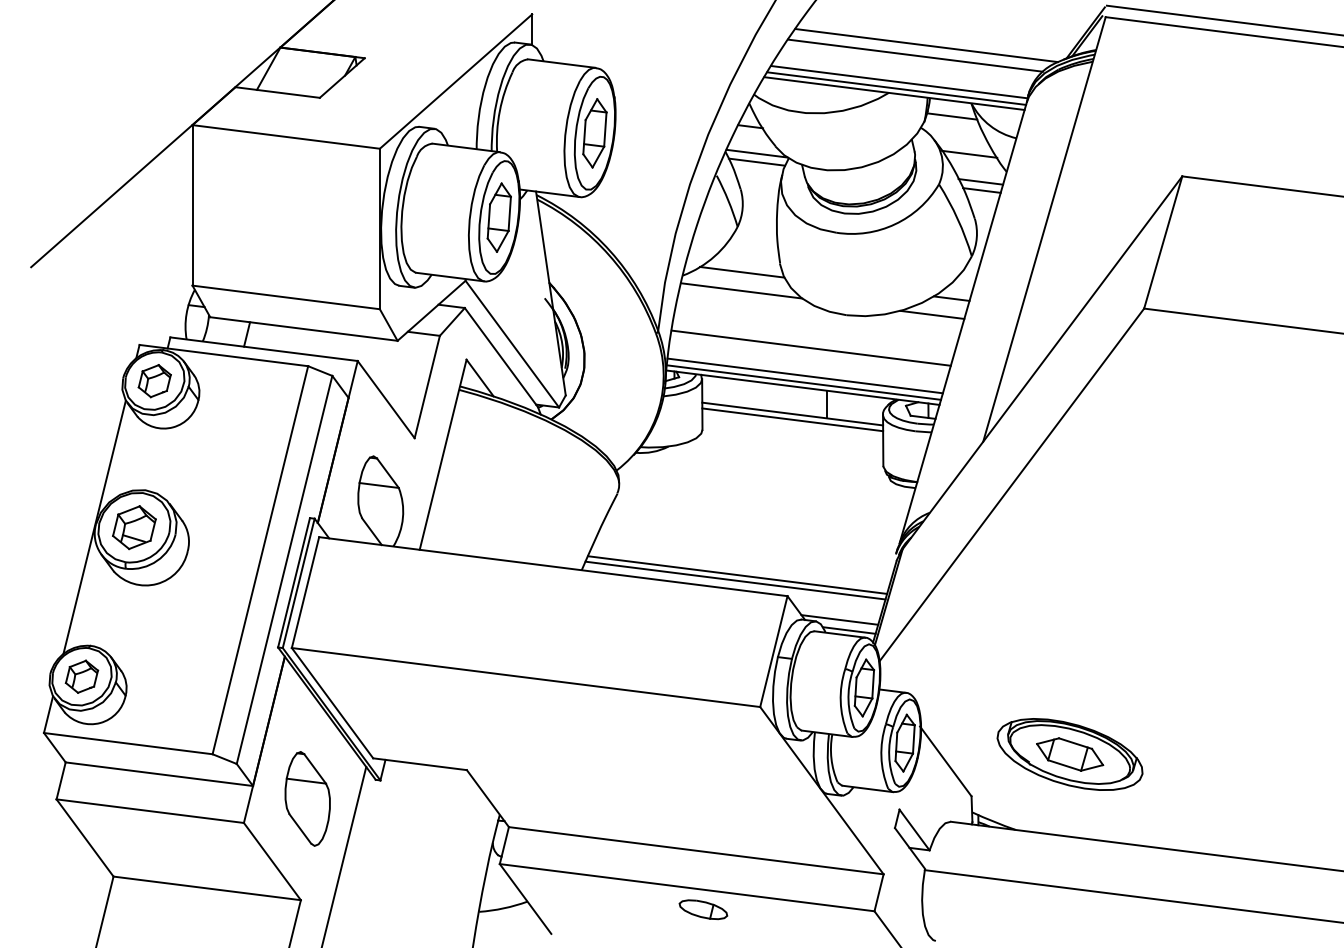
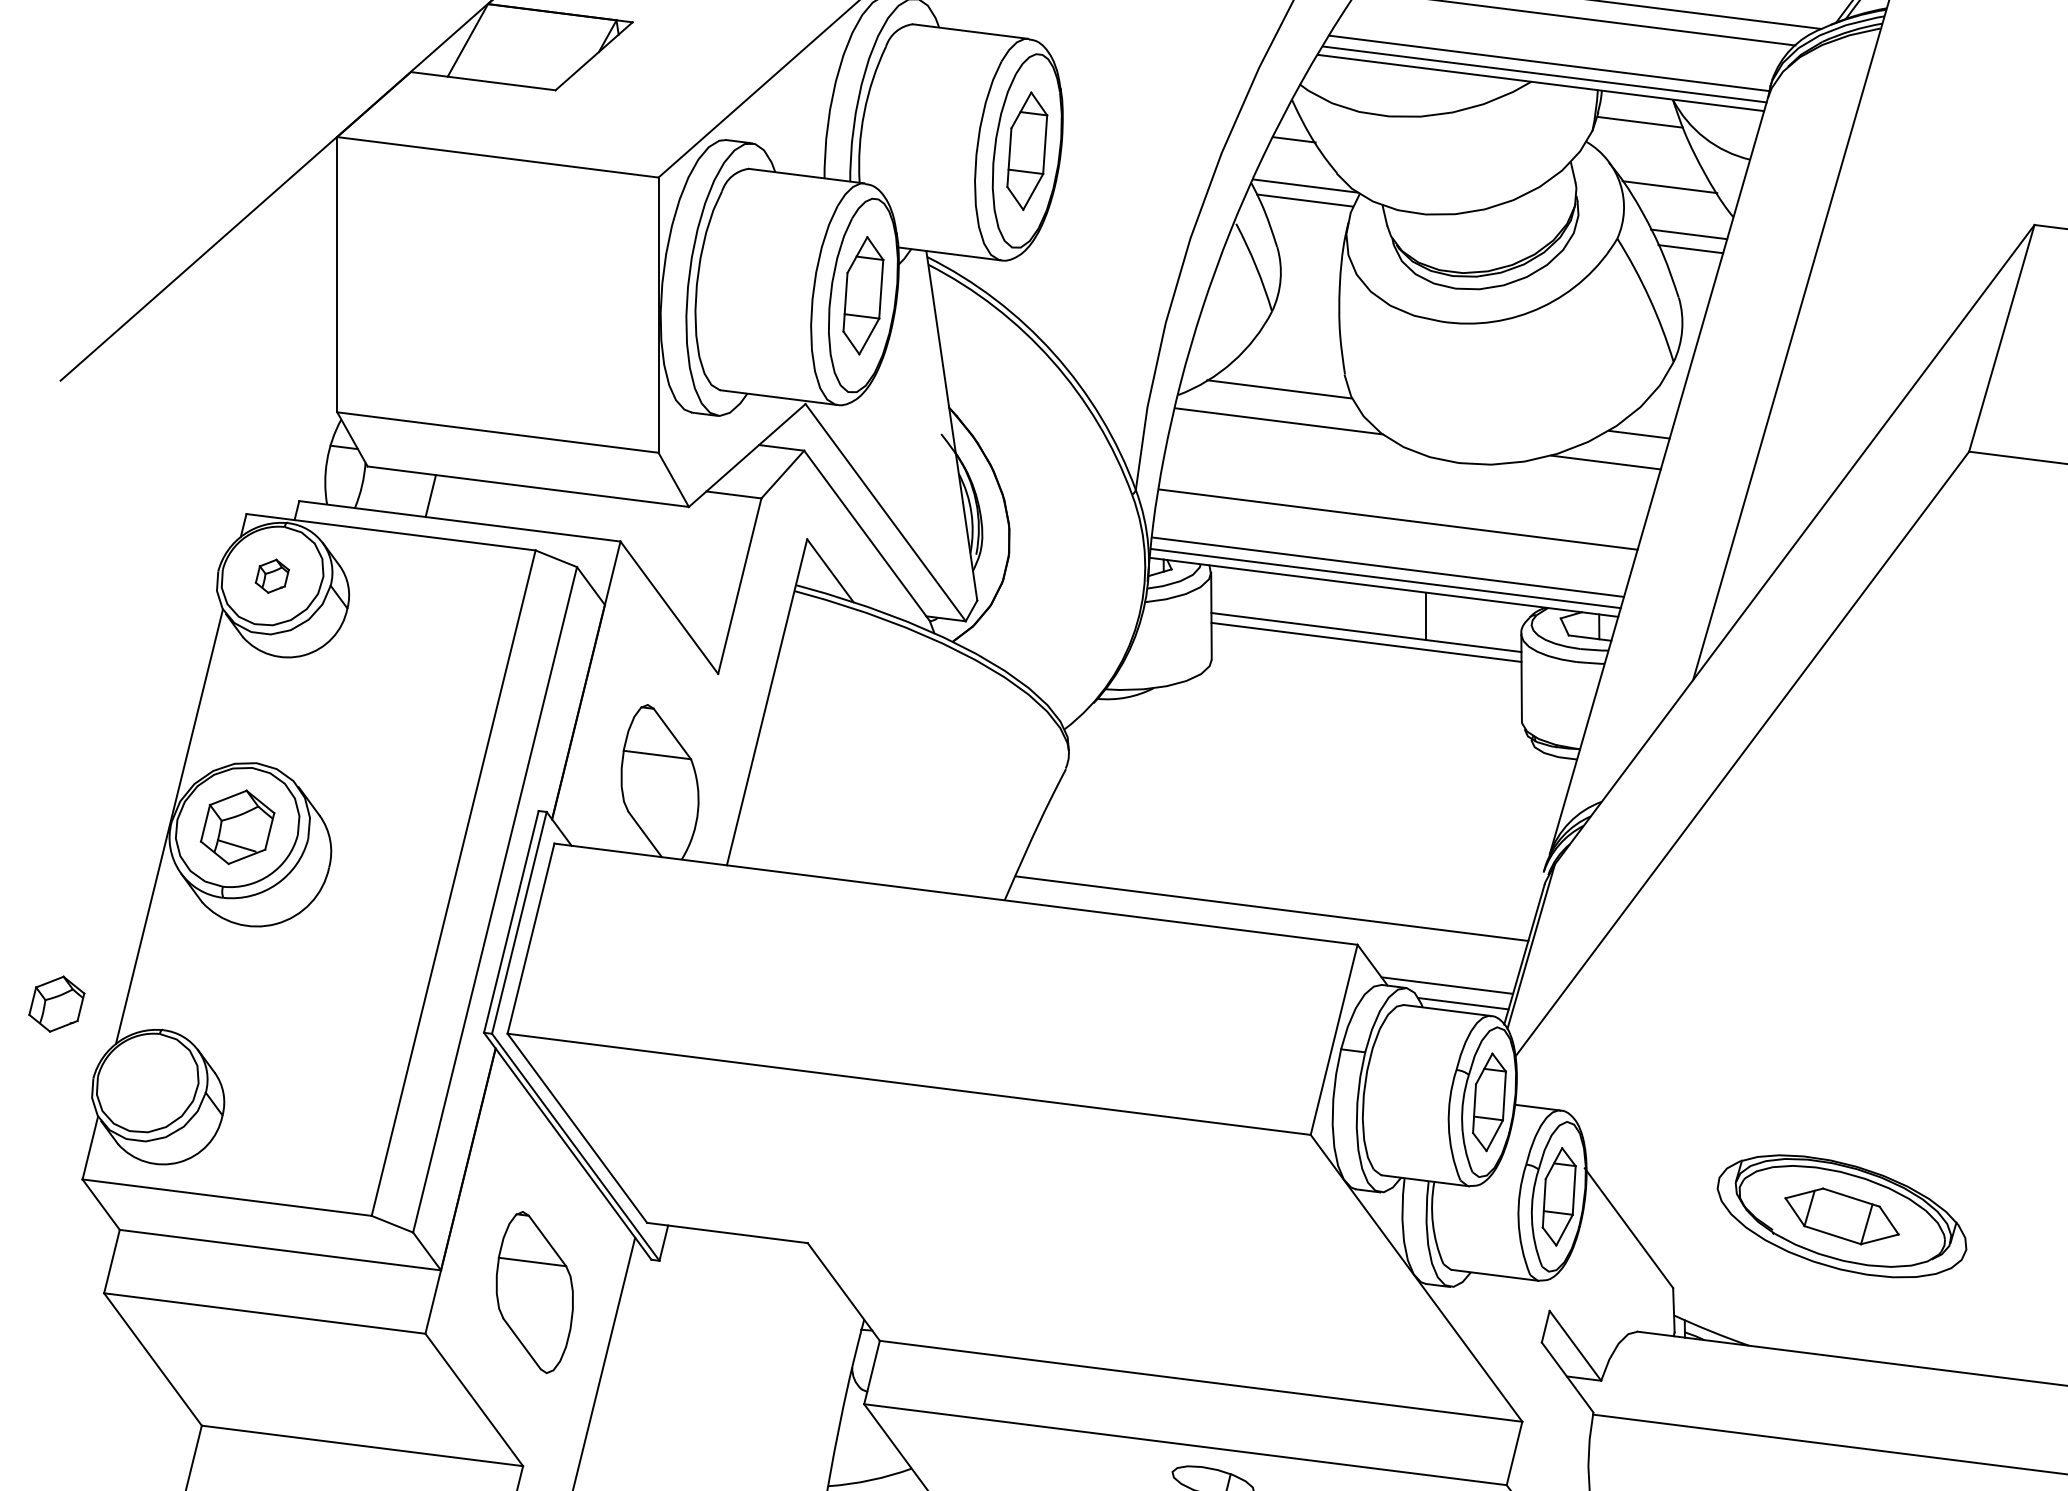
part: (154, 381) -> (272, 576), size x0.6
line: (735, 580) -> (1268, 917), removed
part: (81, 676) -> (55, 1003), moved

